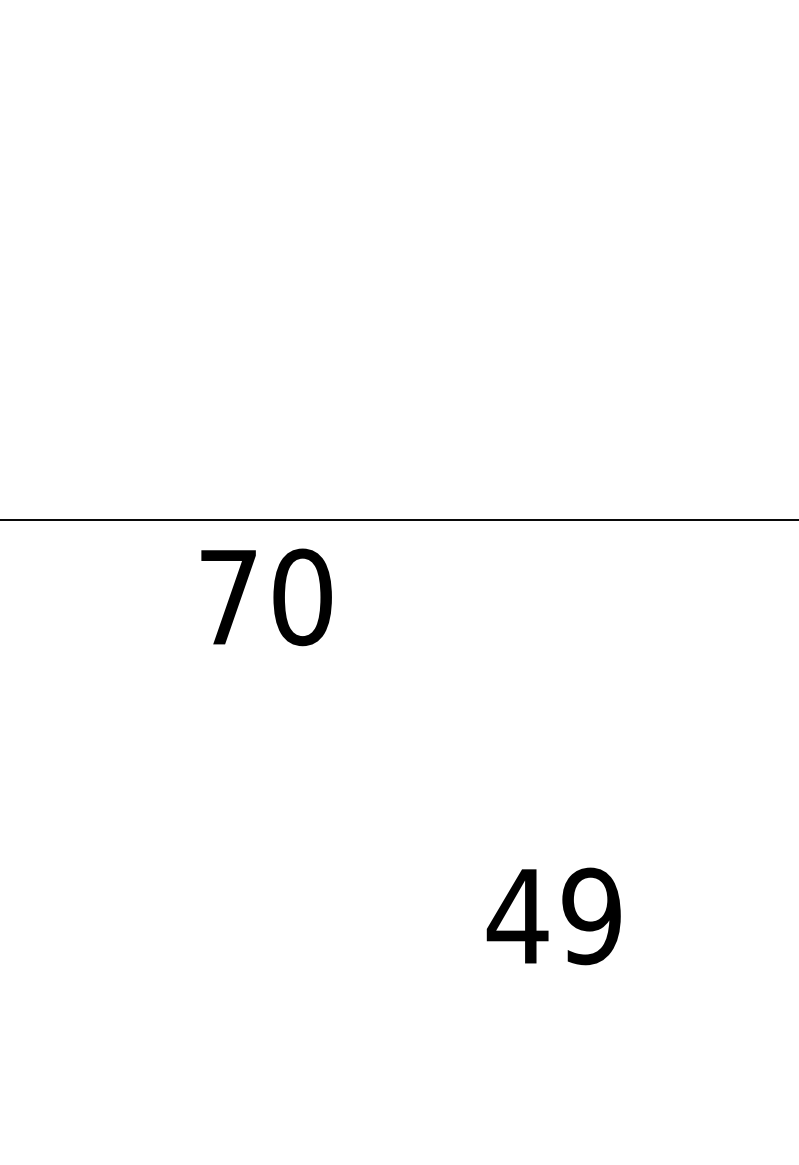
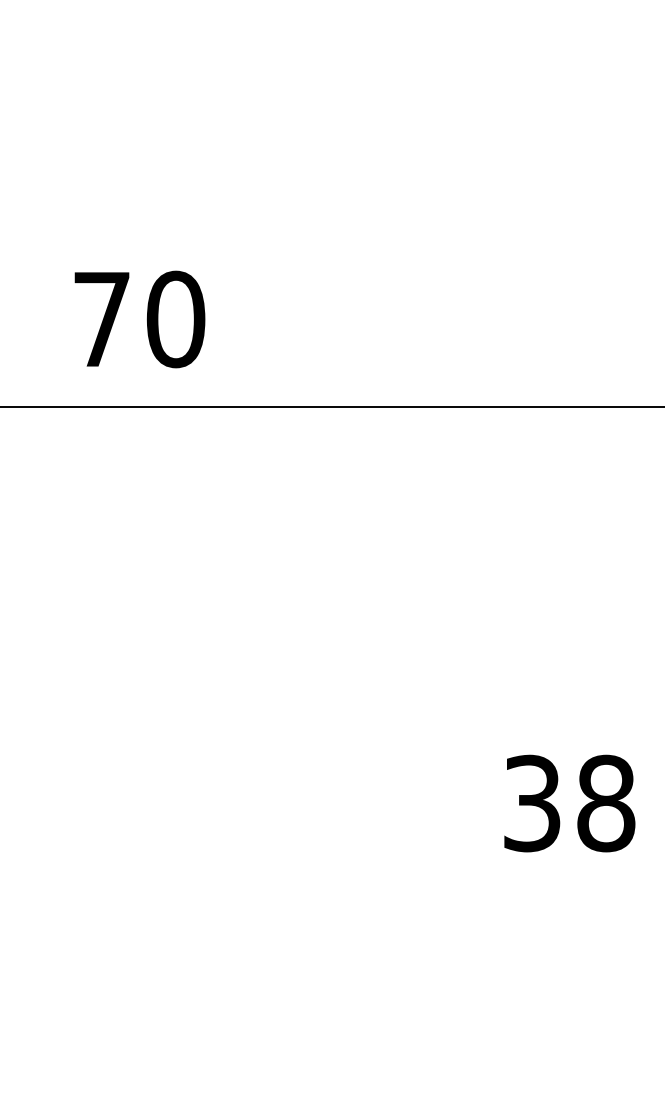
text: (266, 597) -> (139, 319), moved
text: (553, 916) -> (567, 803), 49 -> 38

